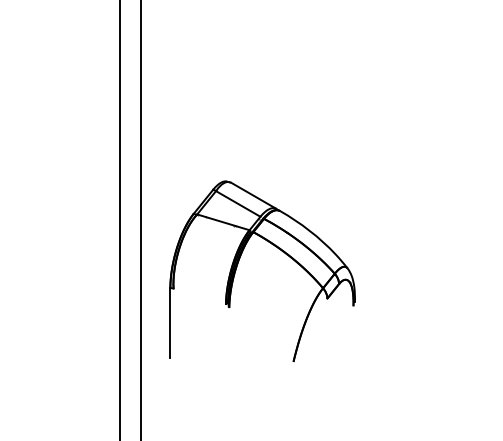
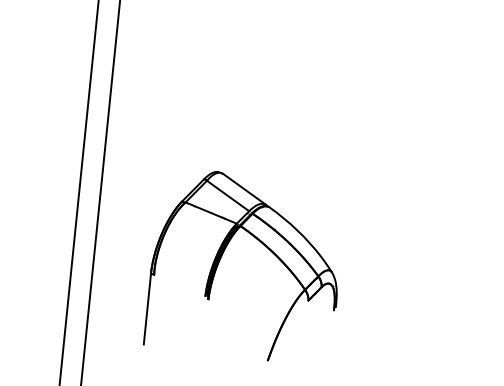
part: (238, 264) -> (222, 257), moved

